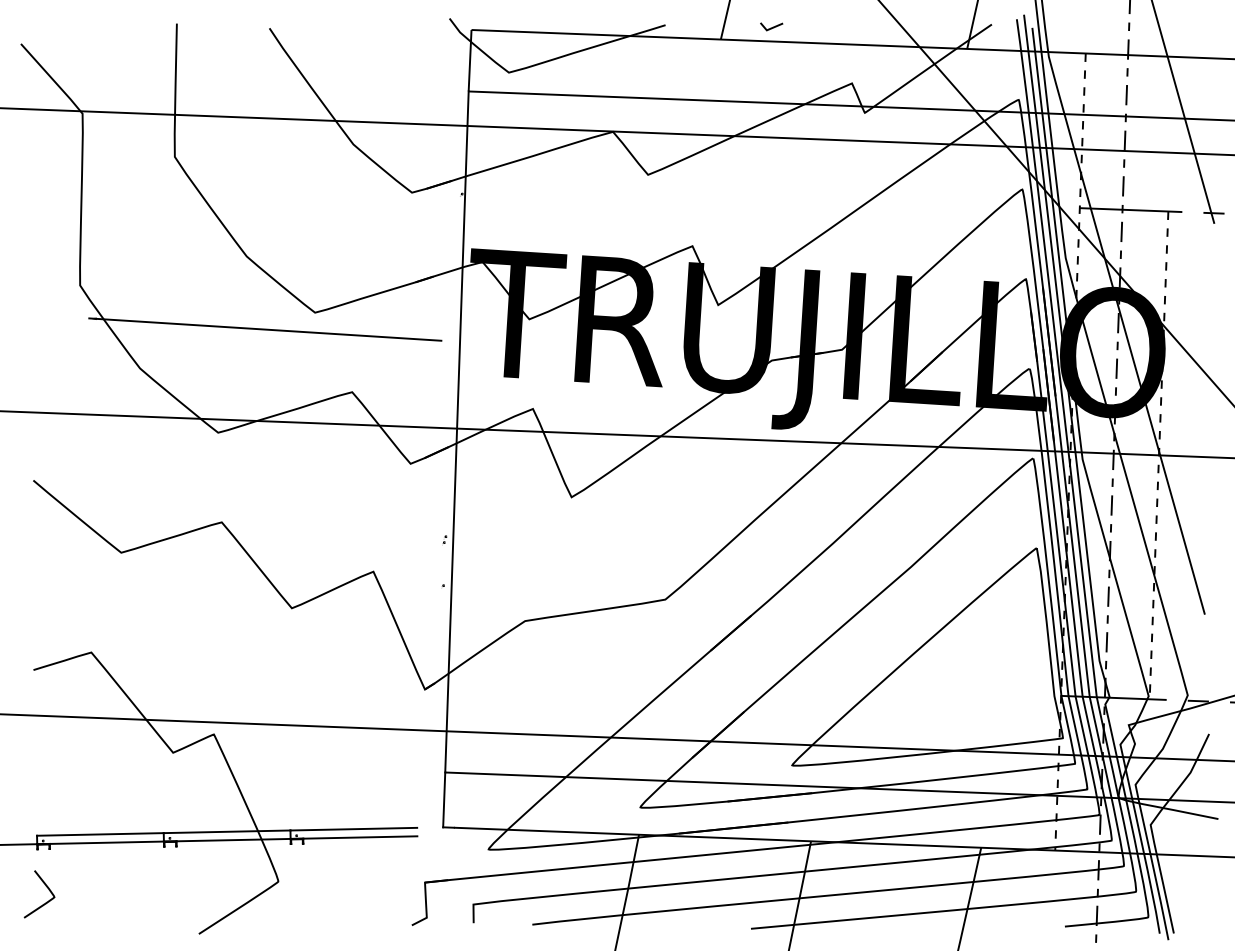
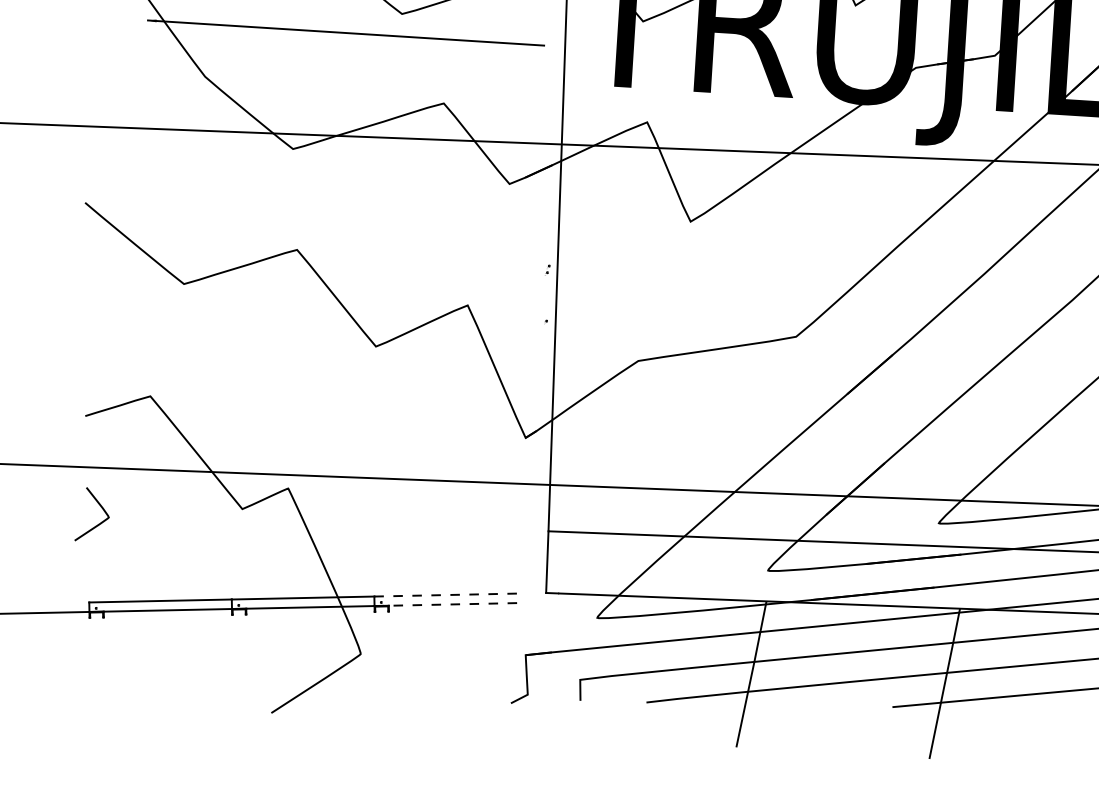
line: (354, 829) -> (446, 595), solid -> dashed
line: (354, 837) -> (446, 604), solid -> dashed
curve: (43, 903) -> (96, 524), moved

